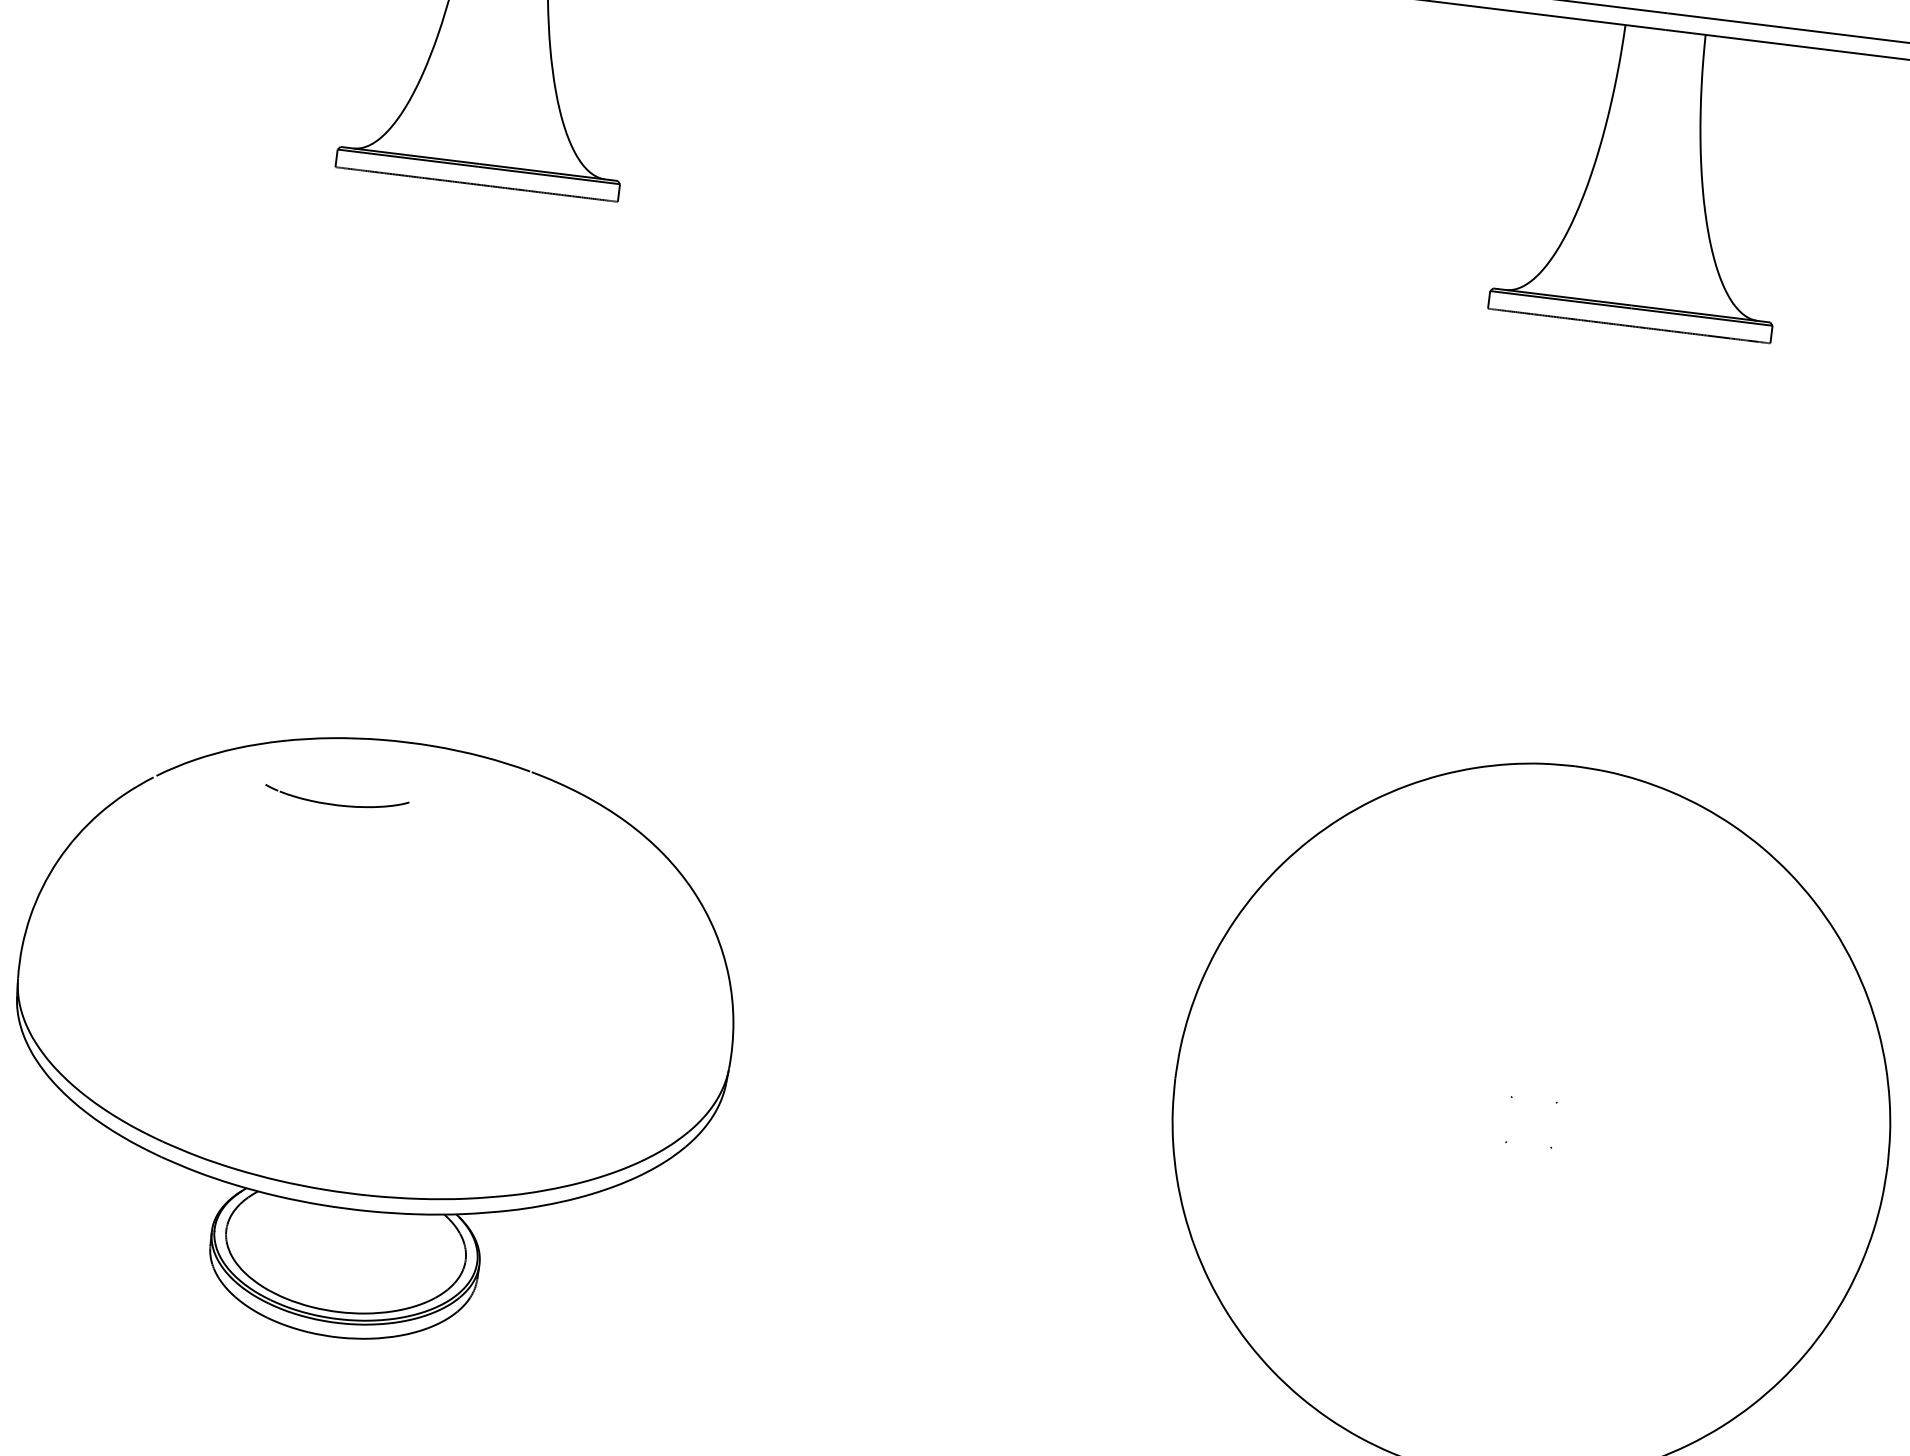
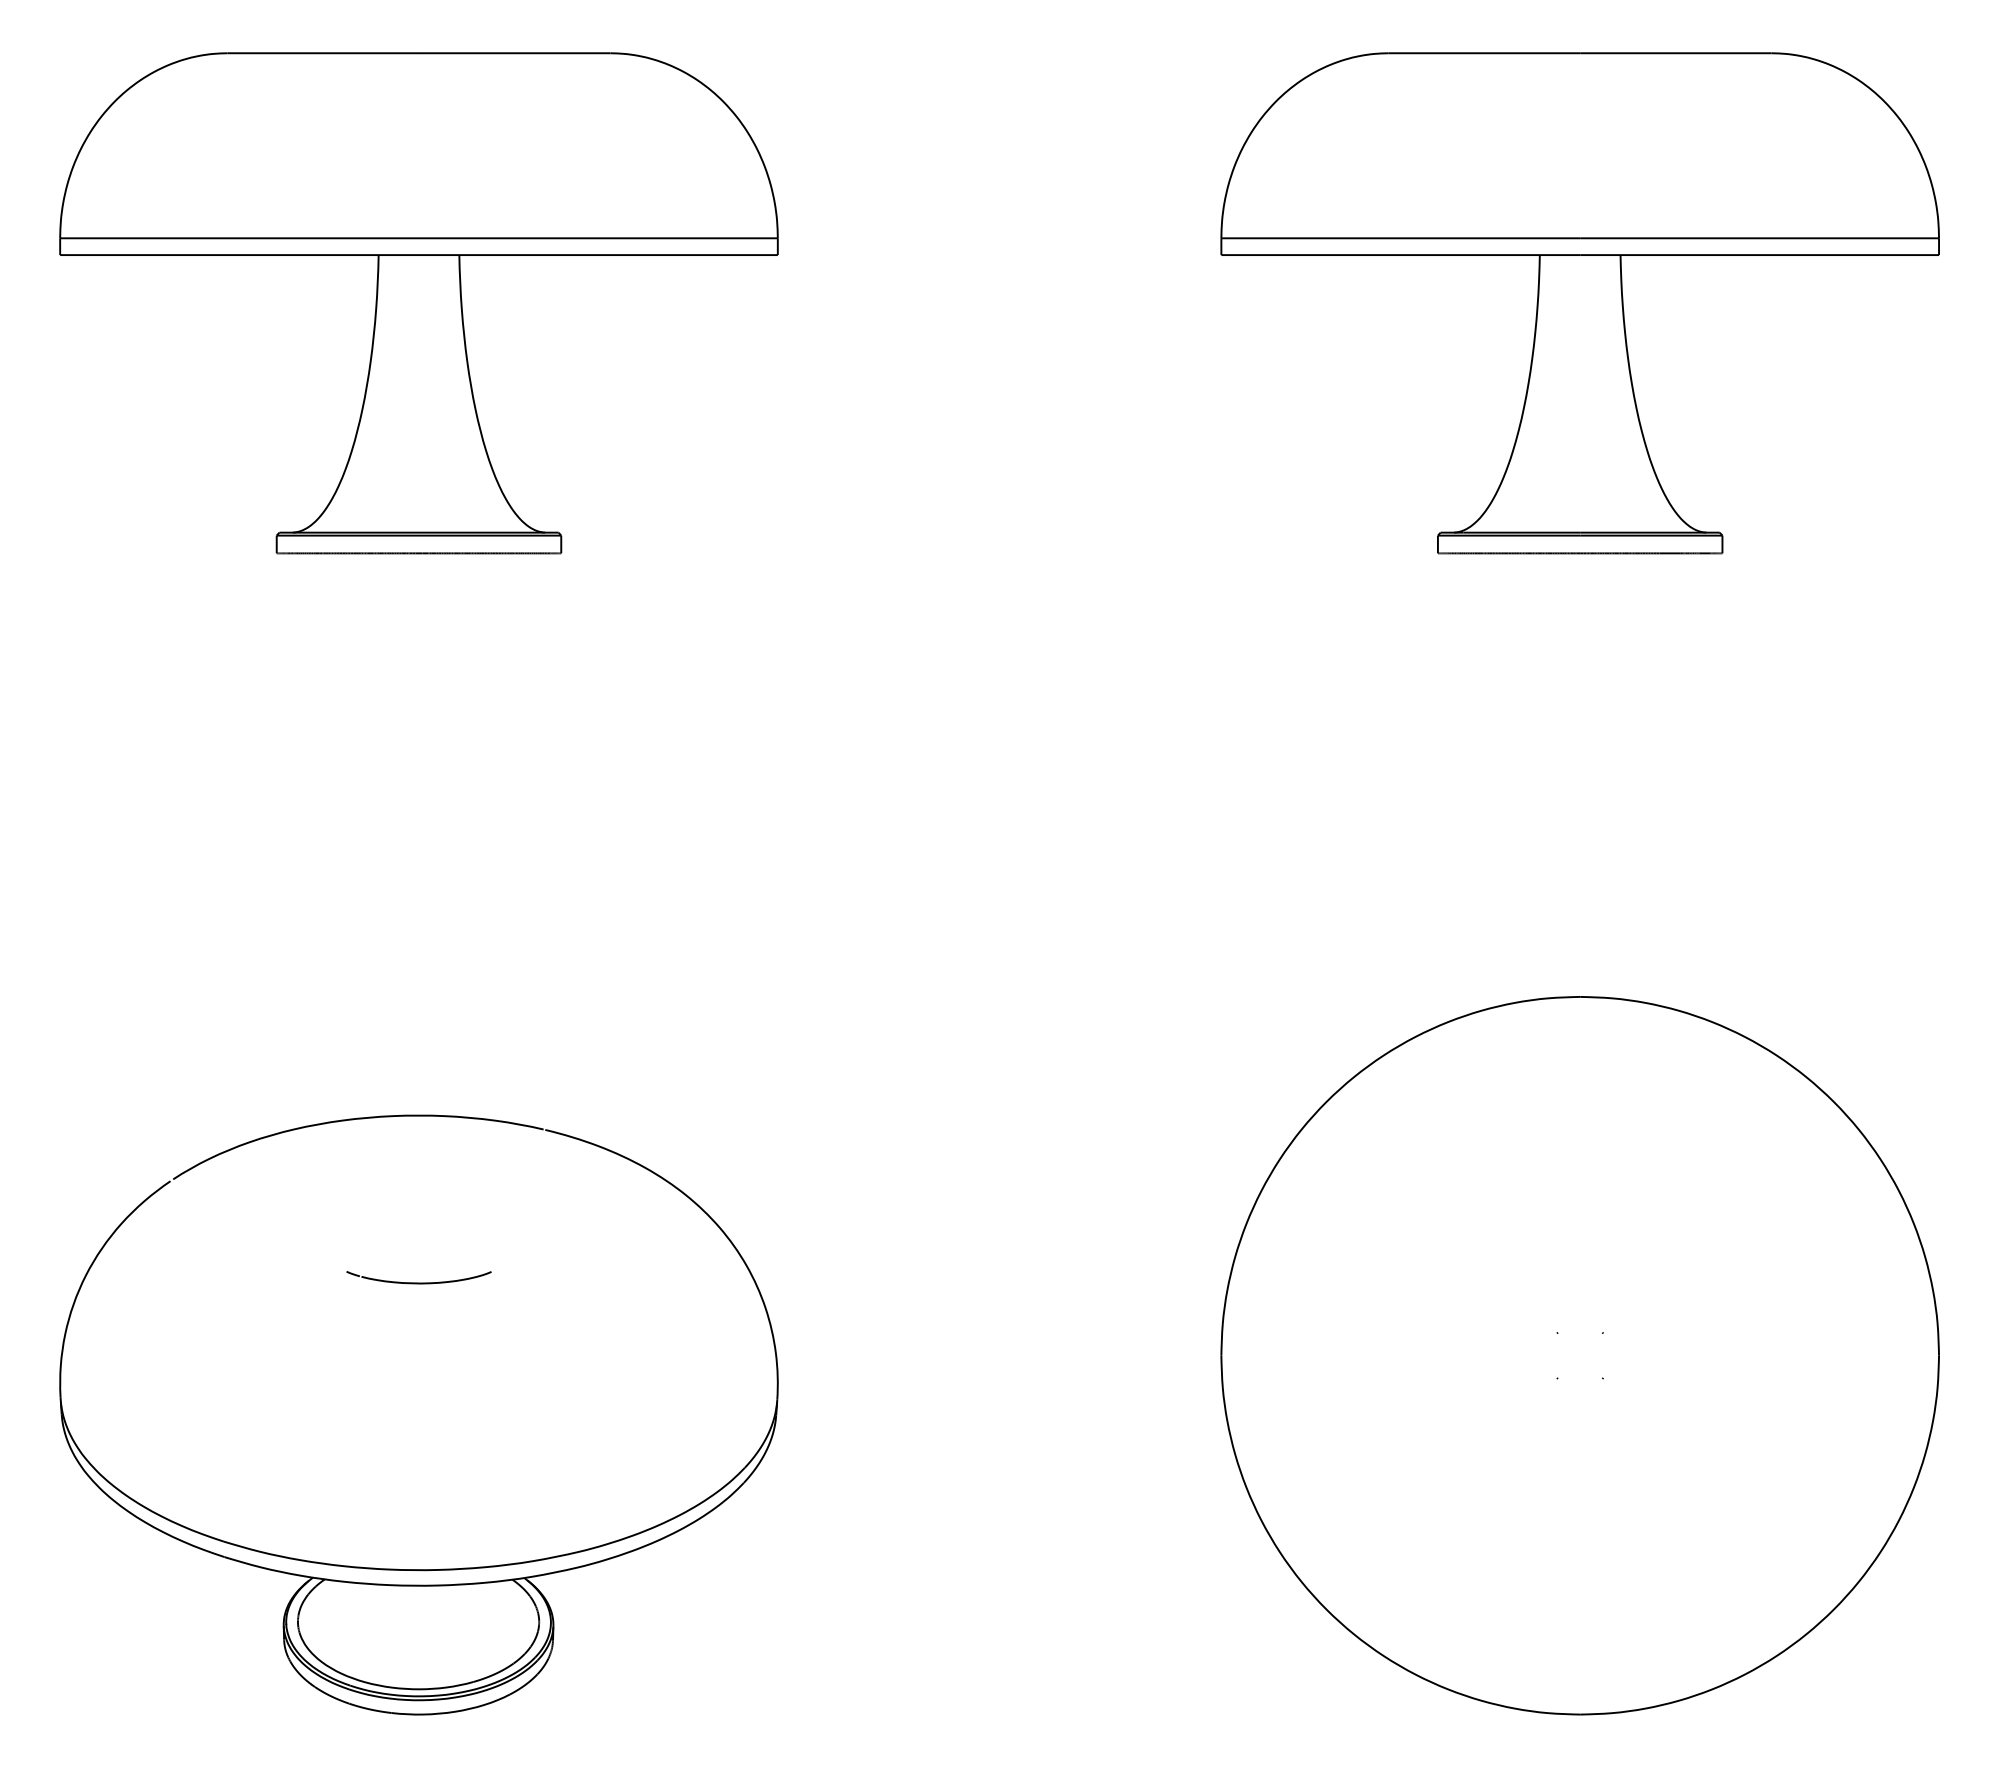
part: (336, 799) -> (418, 1277), moved

